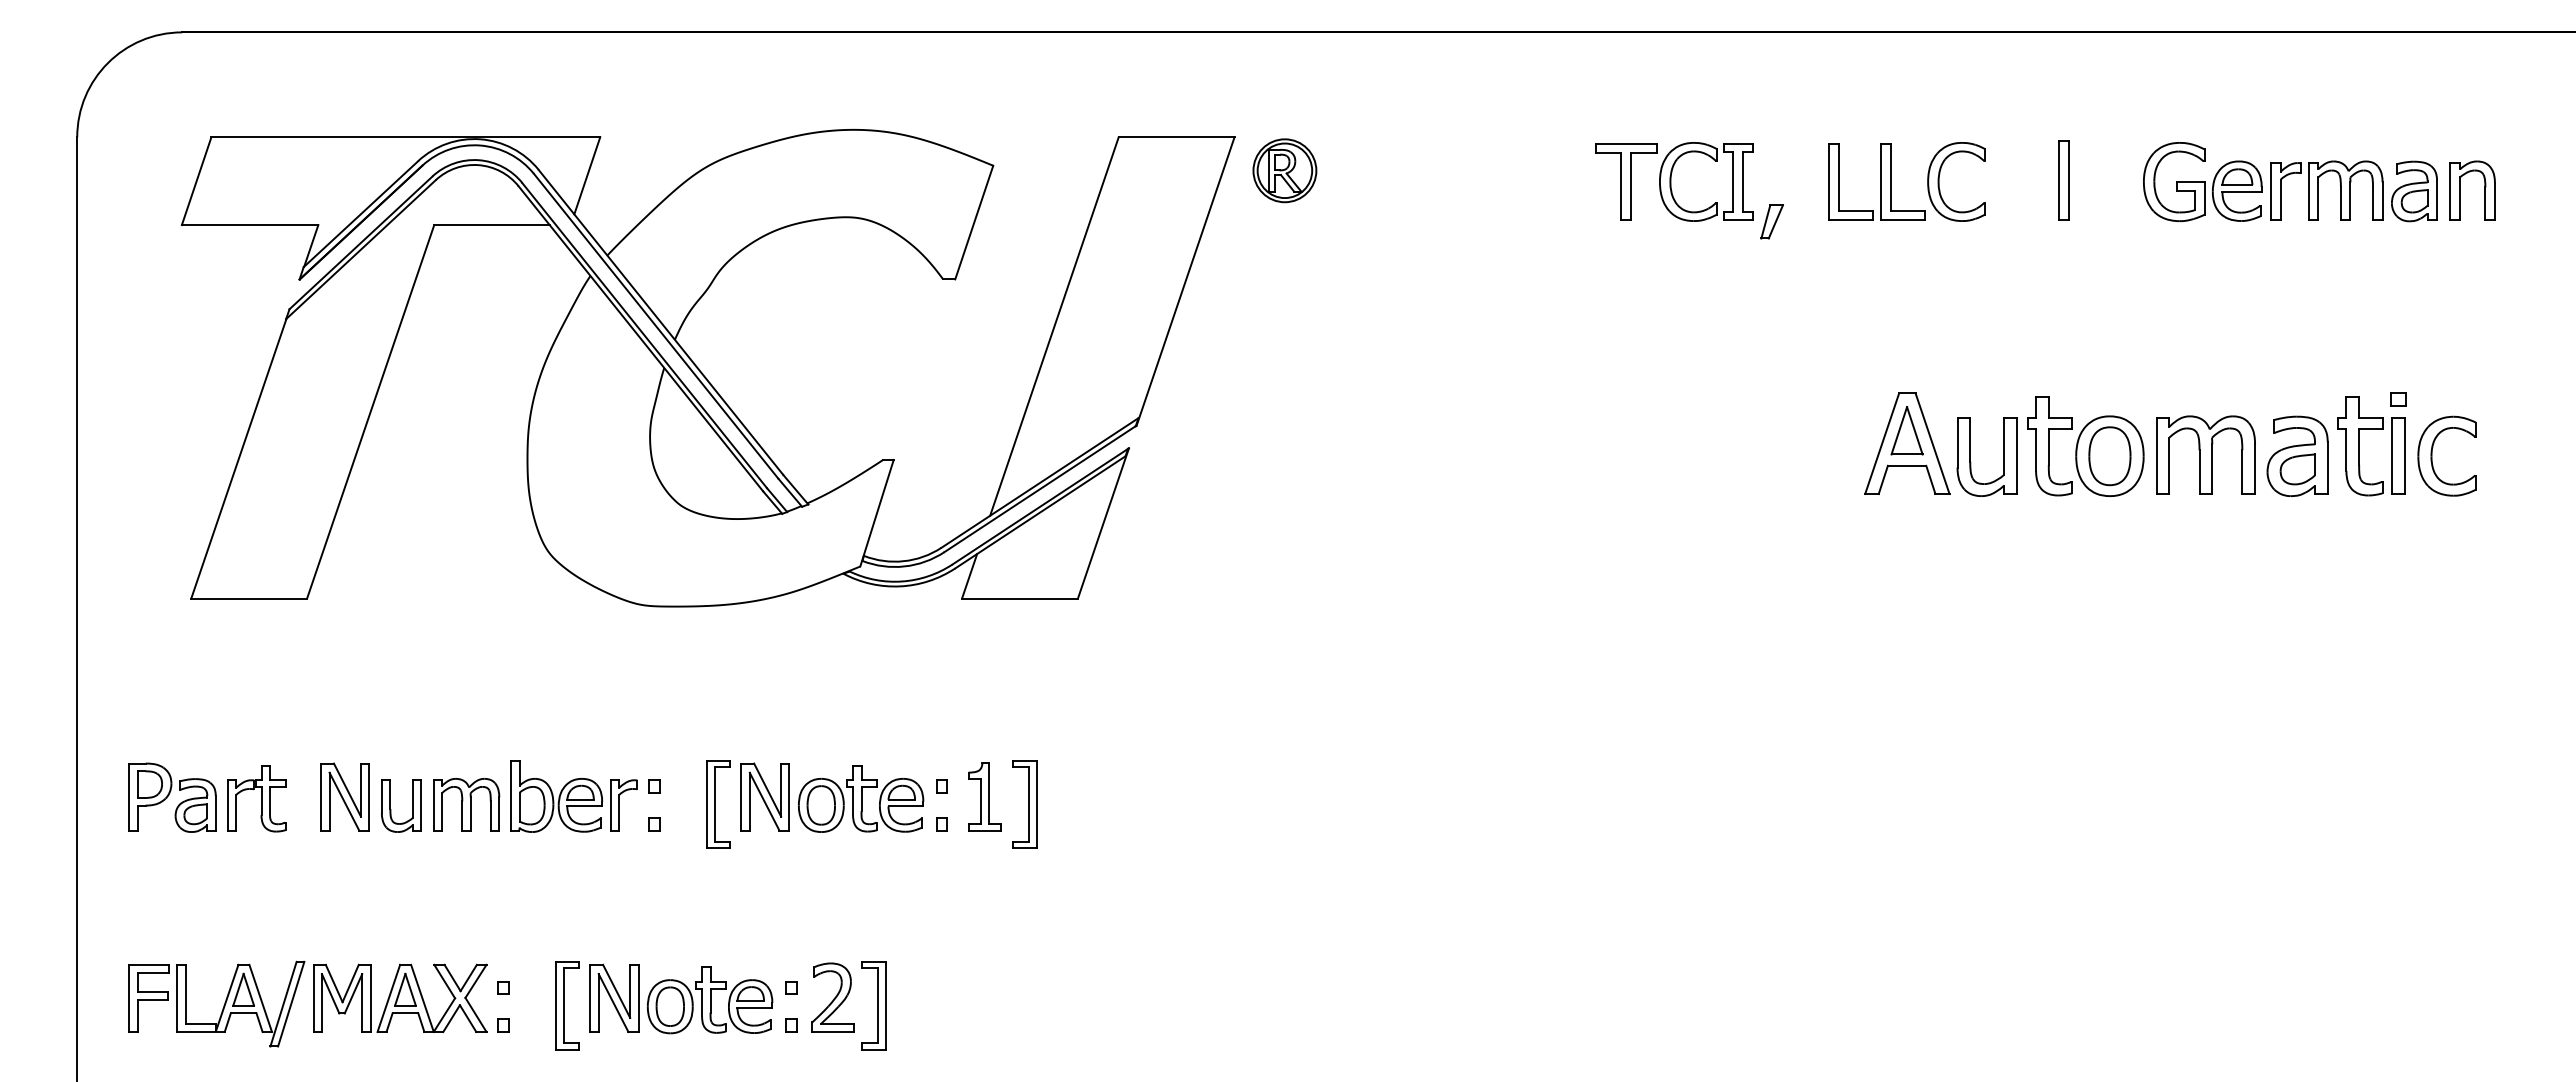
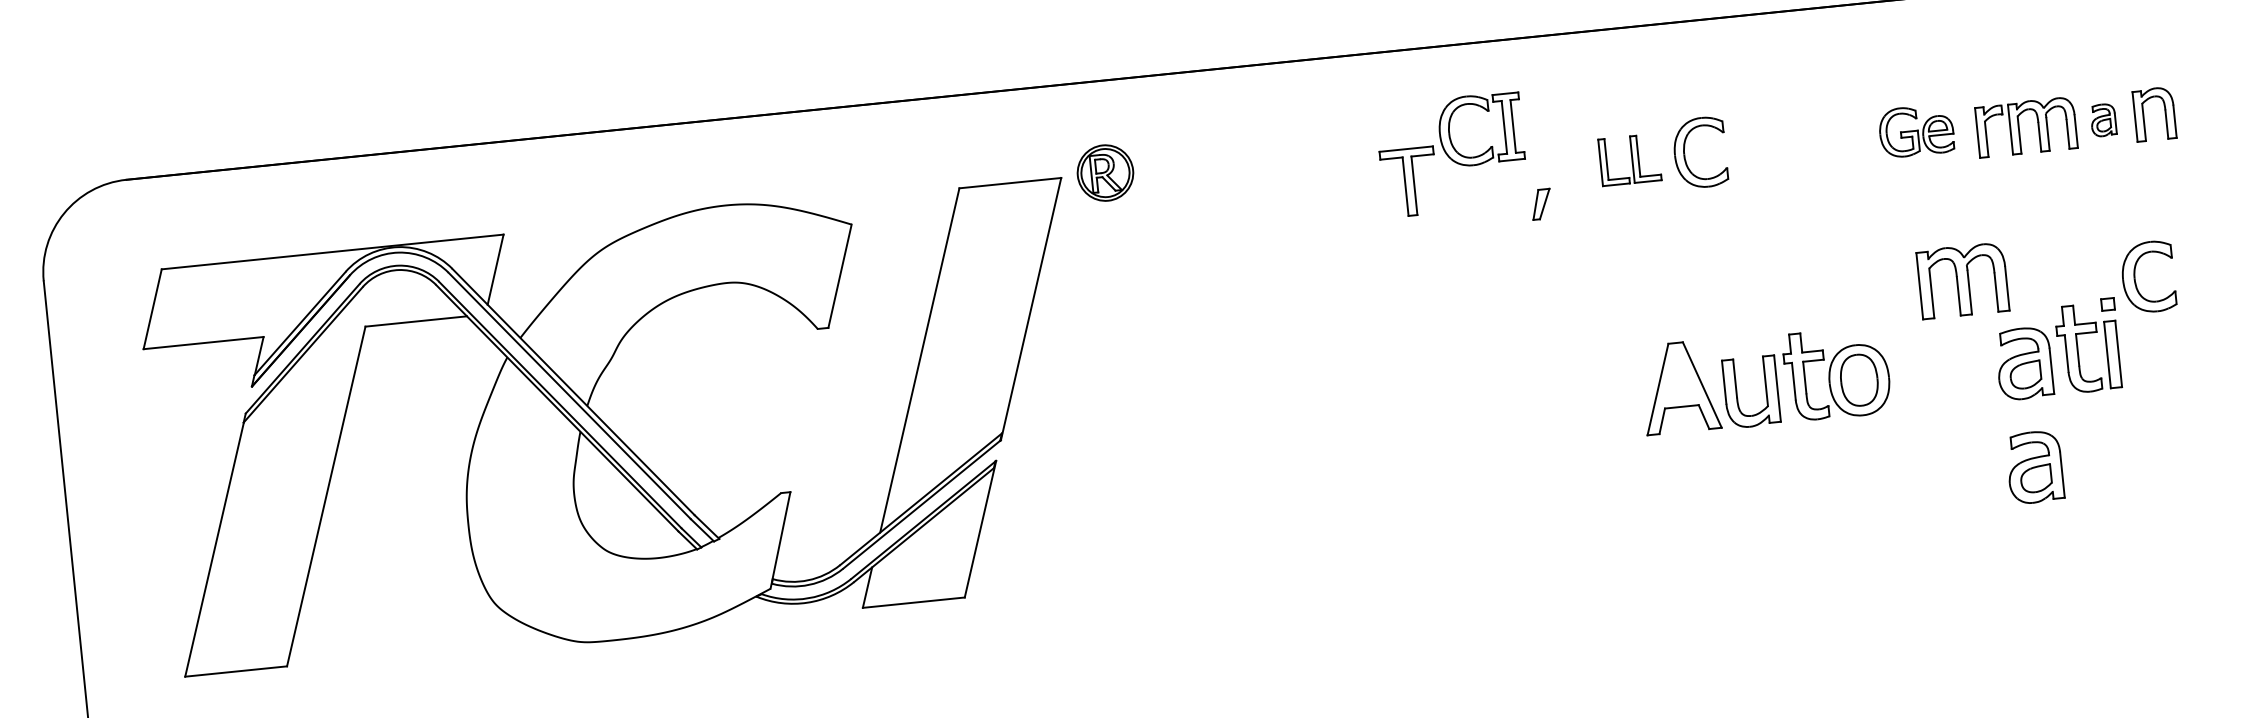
part: (1715, 161) -> (1486, 110), moved
part: (1284, 170) -> (1105, 172), moved
part: (2063, 180) -> (1793, 141), removed
part: (1876, 181) -> (1629, 159), size x0.7
part: (2202, 182) -> (1916, 131), size x0.7
part: (2414, 191) -> (2103, 120), size x0.6
part: (1906, 430) -> (1678, 375), removed
part: (2205, 454) -> (1962, 280), moved
part: (2432, 455) -> (2135, 277), moved
part: (2297, 573) -> (2034, 466), added

